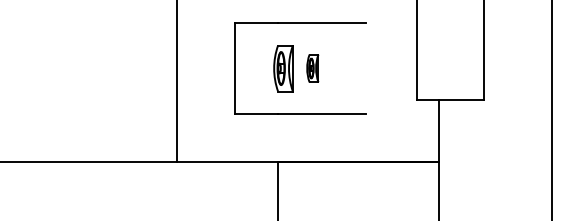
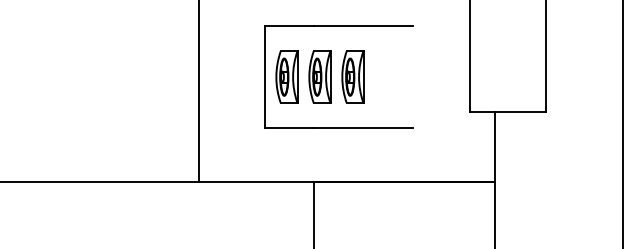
part: (253, 67) -> (286, 76), added
part: (312, 67) -> (352, 76), size x1.67

